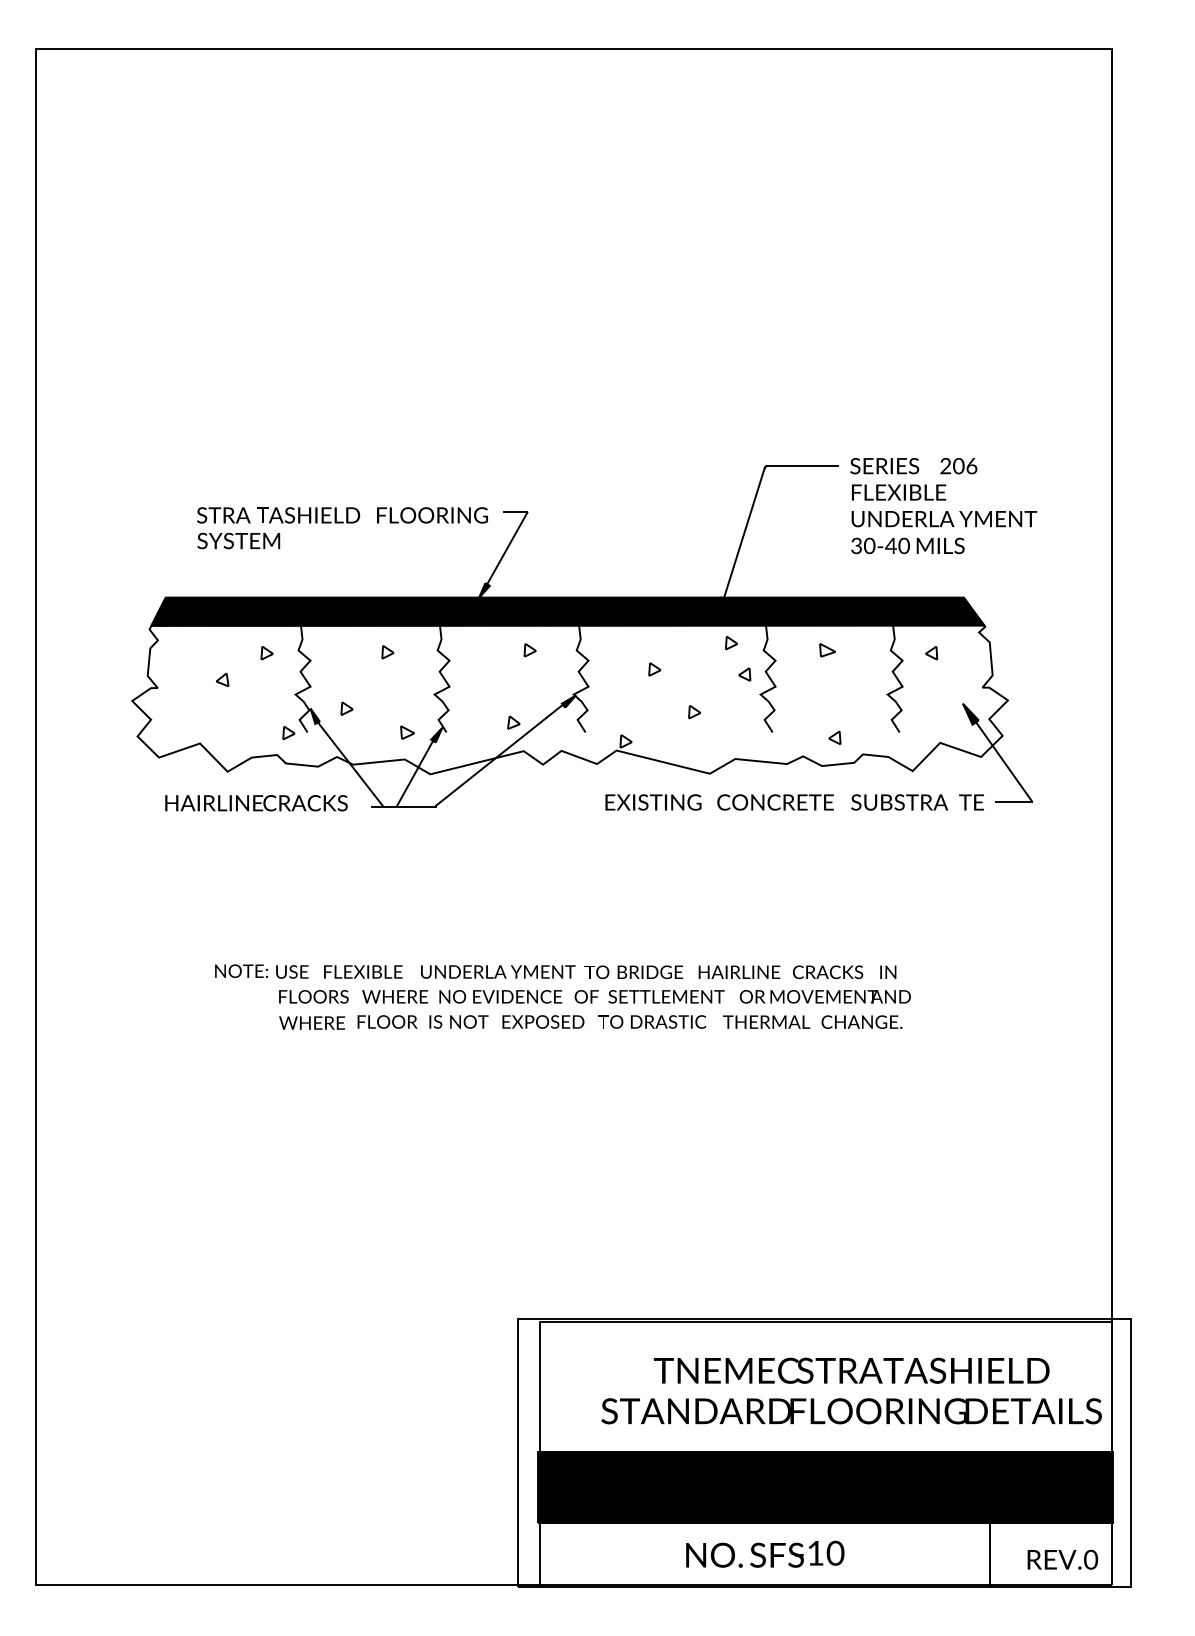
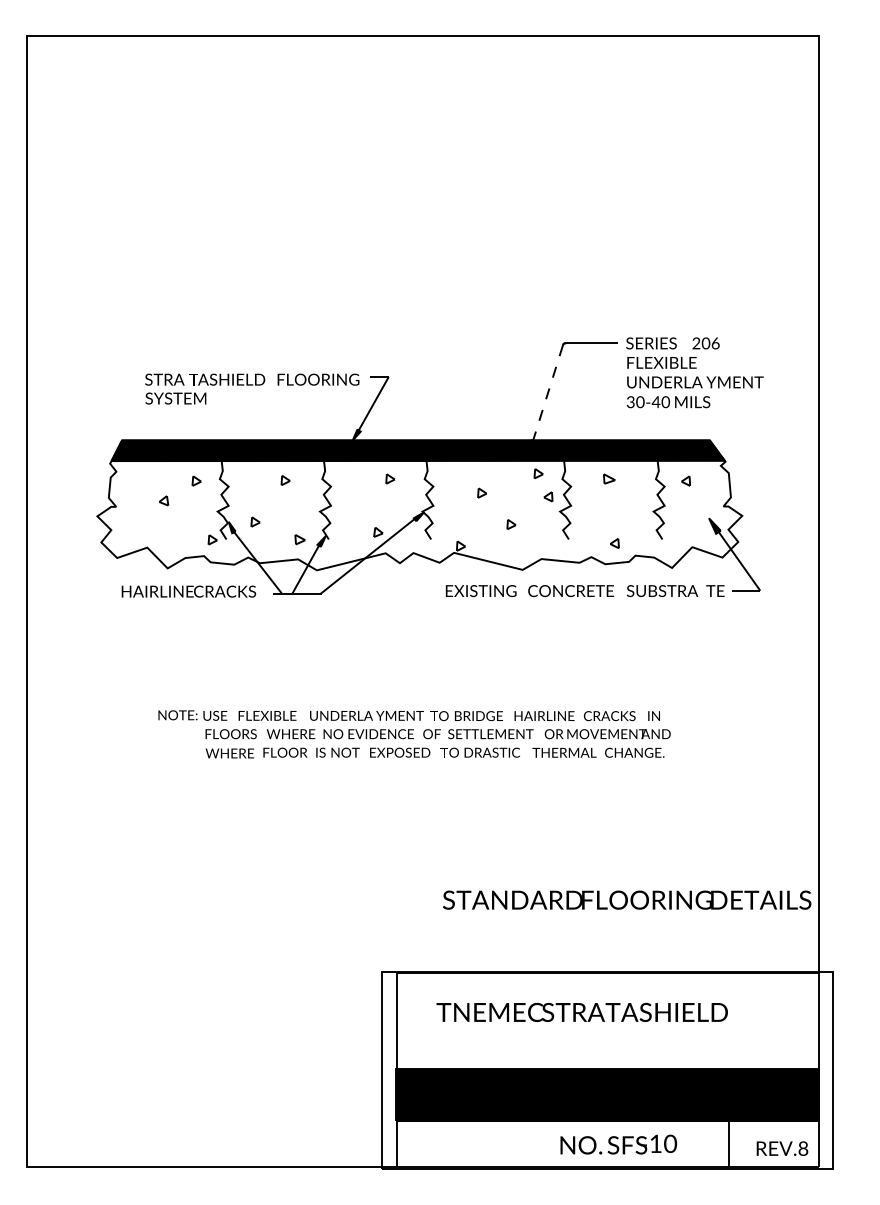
line: (744, 533) -> (548, 393), solid -> dashed
text: (851, 1370) -> (582, 1012), moved
text: (851, 1411) -> (627, 900), moved
text: (765, 1553) -> (618, 1144), moved
text: (1091, 1559) -> (803, 1148), REV.0 -> REV.8

